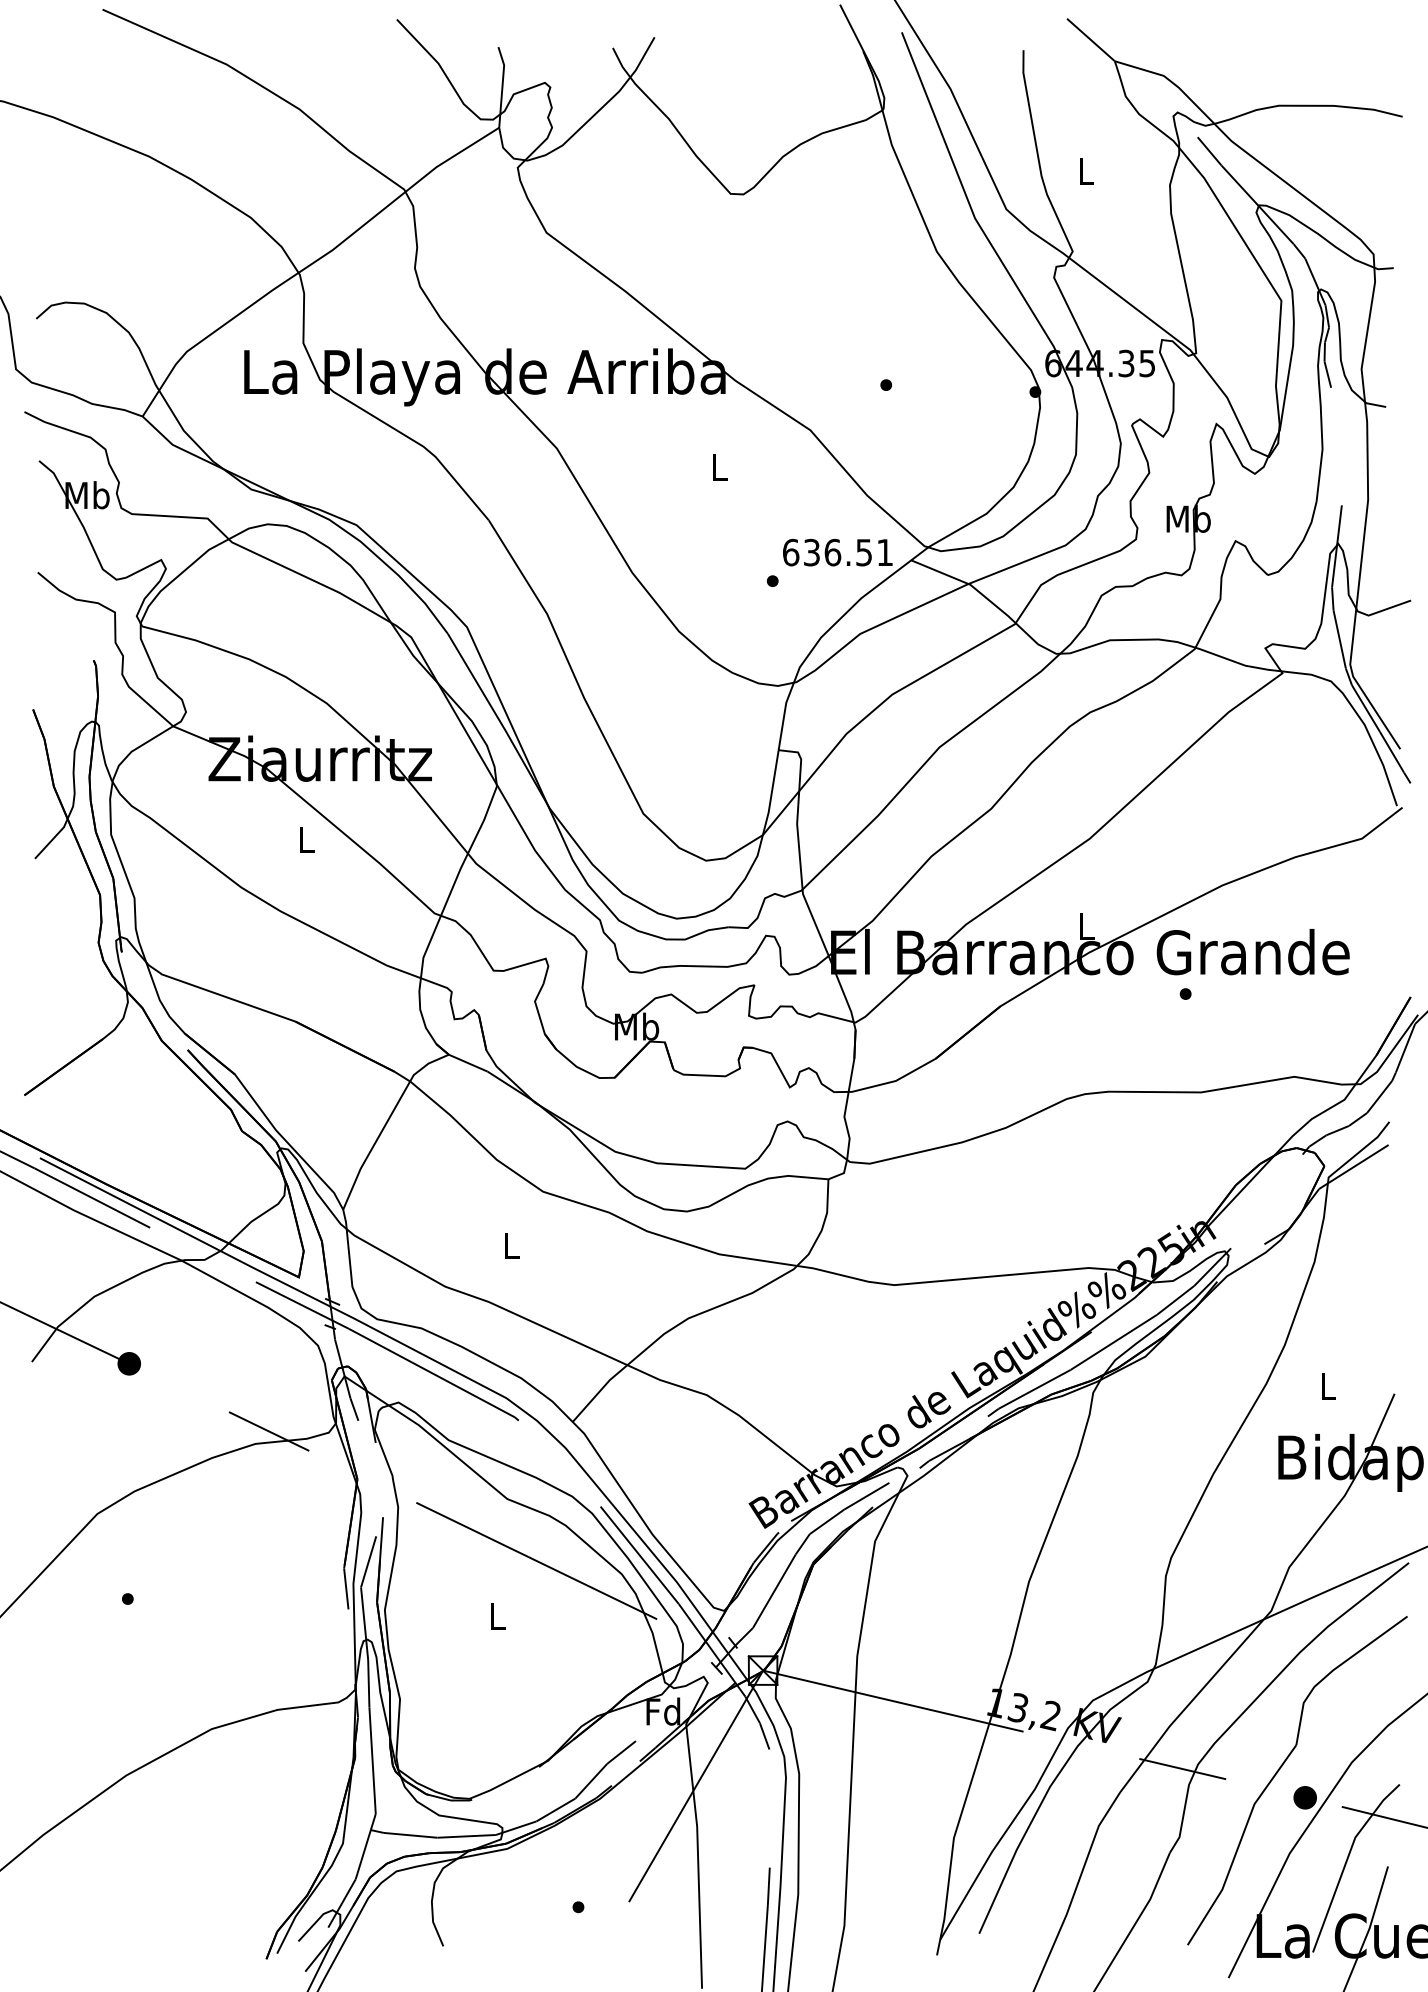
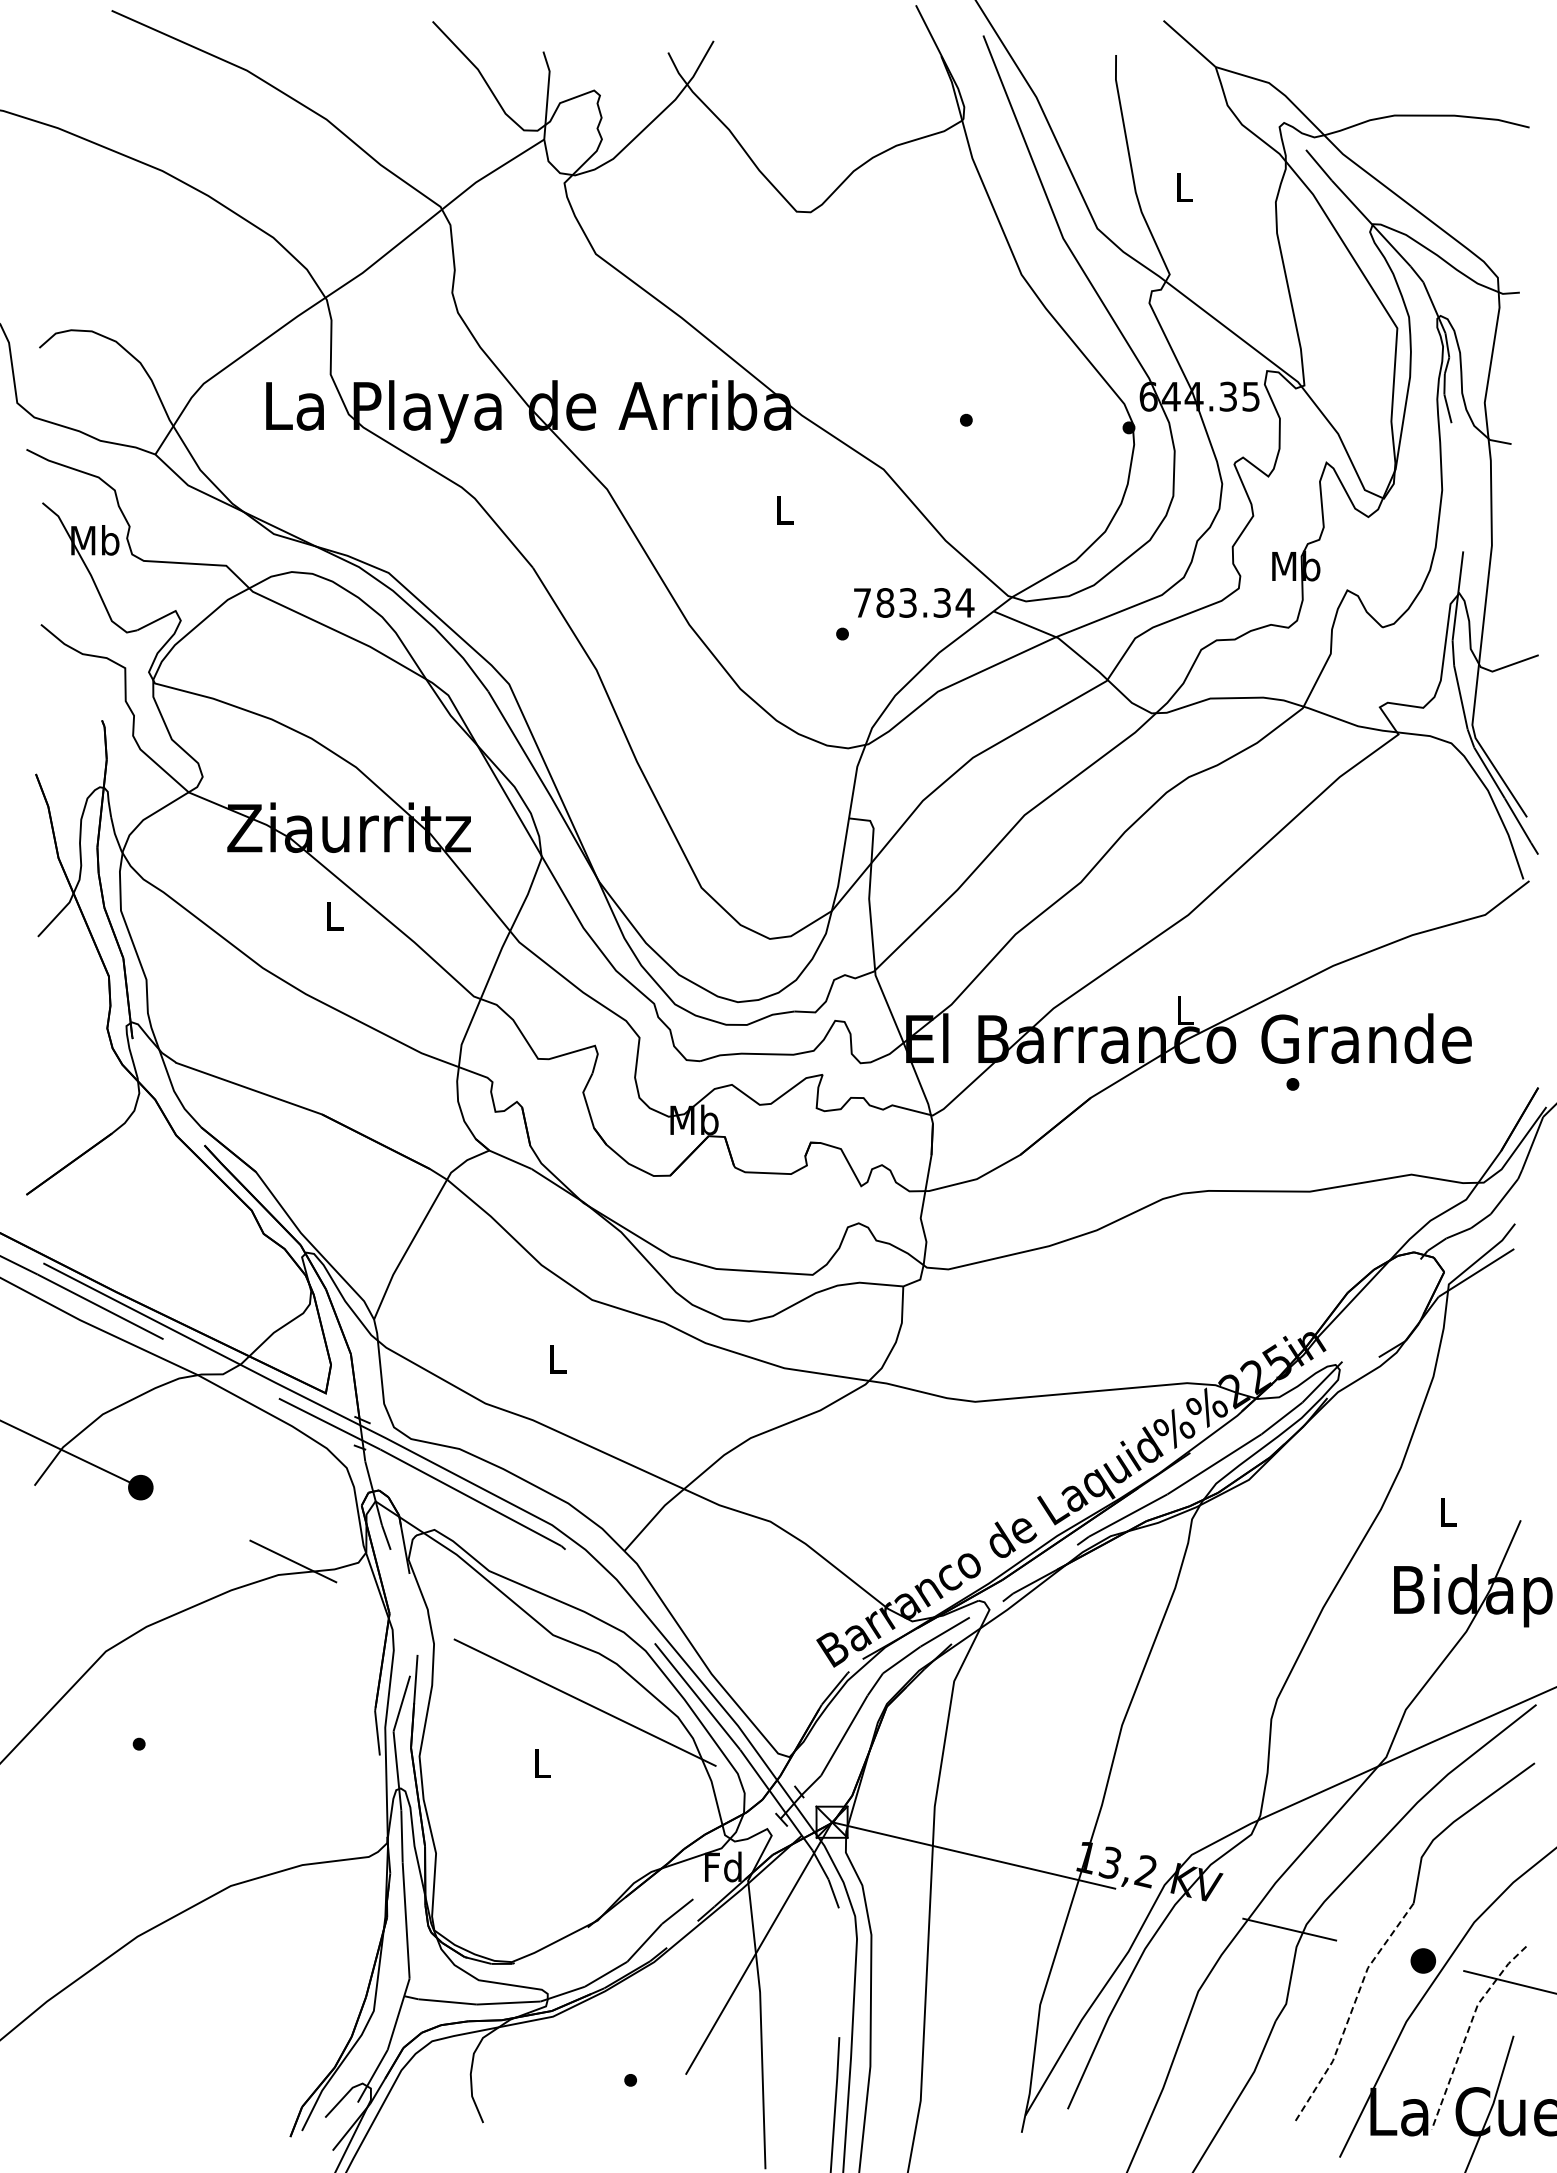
text: (837, 552) -> (913, 602), 636.51 -> 783.34
line: (1239, 1844) -> (1351, 2011), solid -> dashed
line: (1346, 1861) -> (1468, 2030), solid -> dashed

